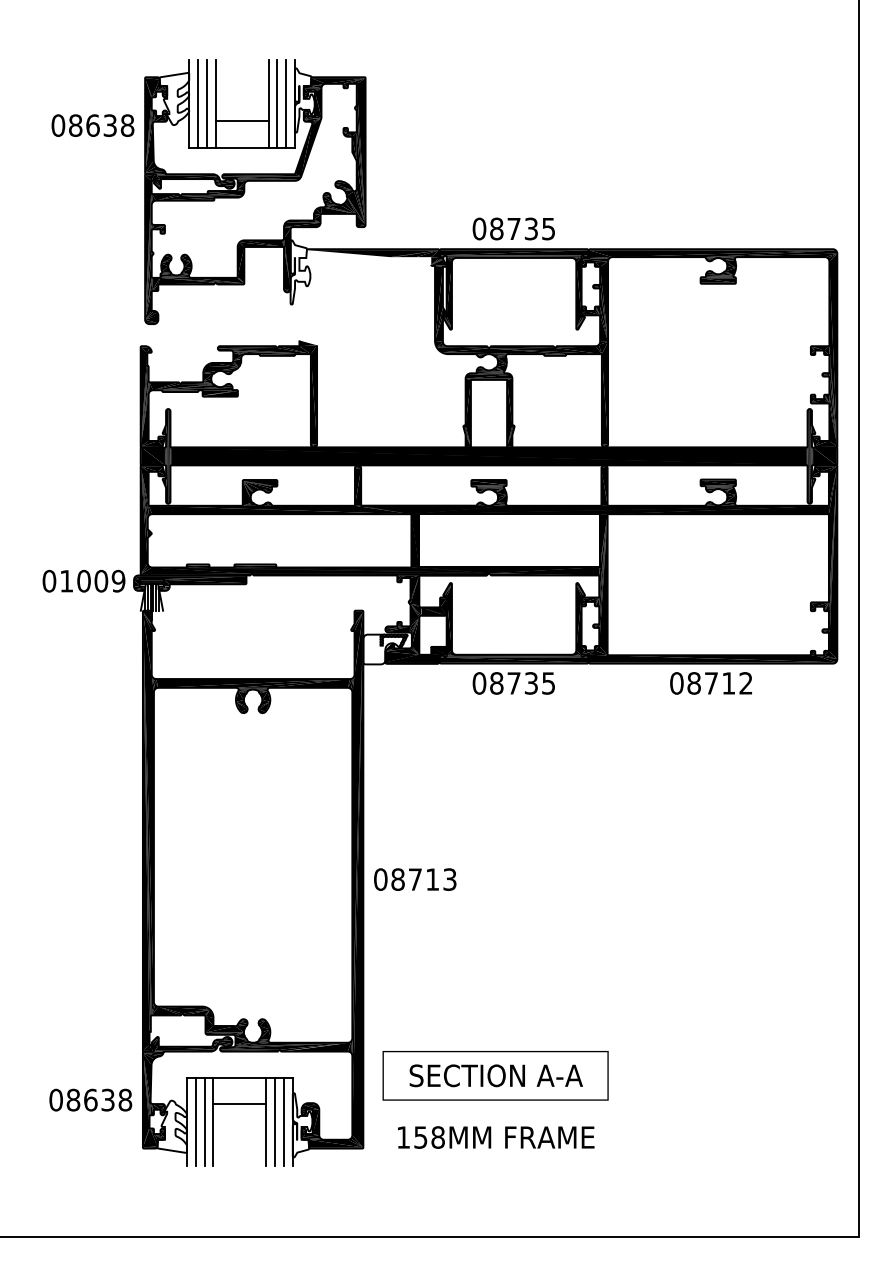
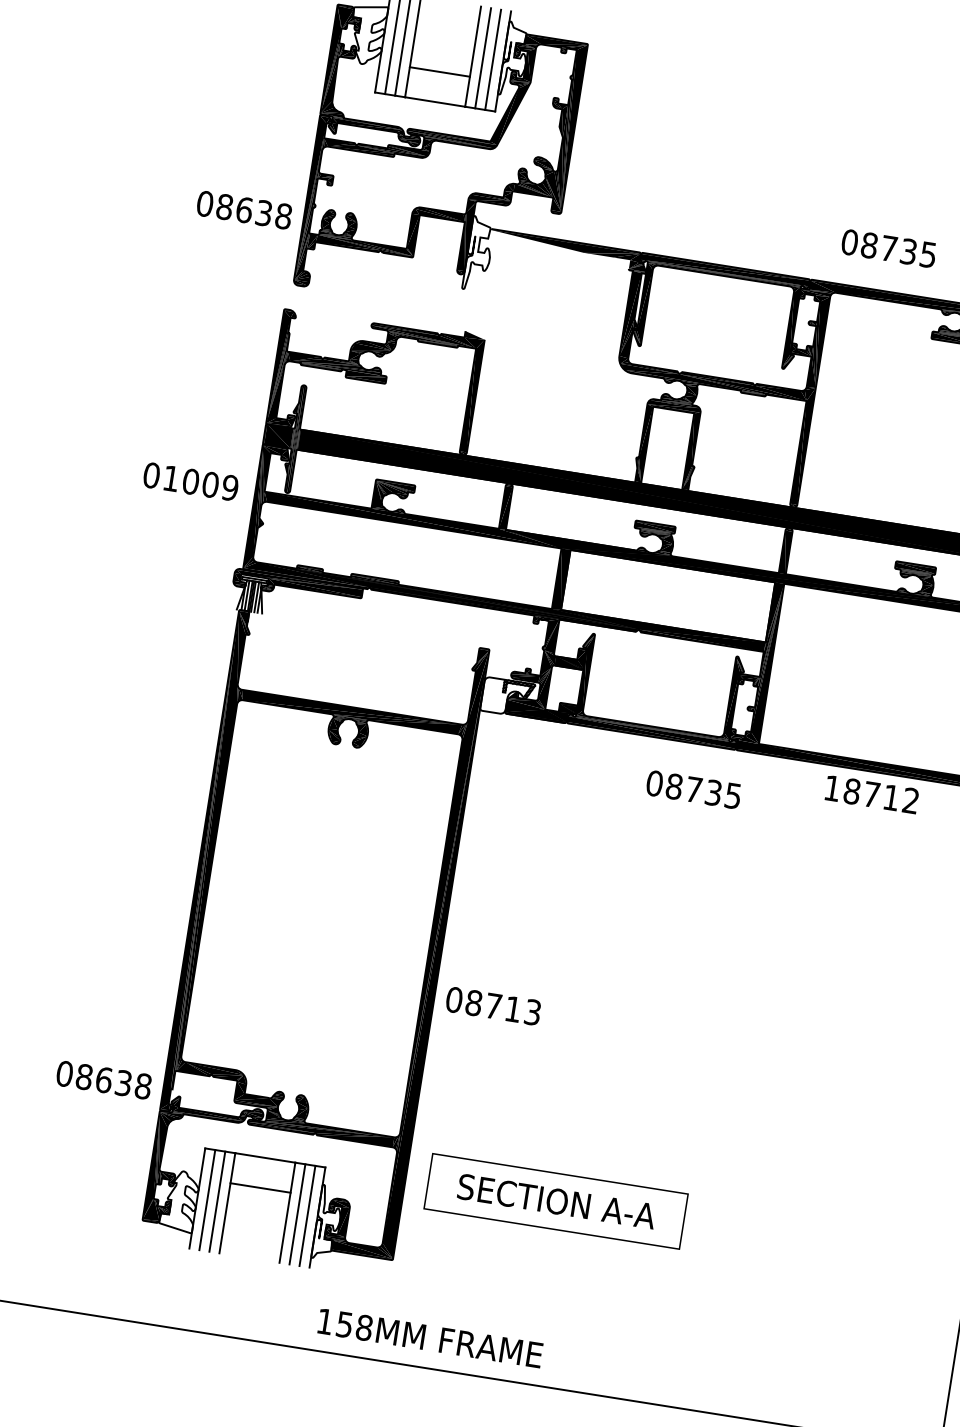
text: (92, 125) -> (243, 209), moved
text: (513, 228) -> (888, 247), moved
text: (83, 580) -> (190, 480), moved
text: (513, 683) -> (693, 789), moved
text: (676, 683) -> (832, 788), 08712 -> 18712
text: (415, 879) -> (493, 1006), moved
text: (90, 1099) -> (103, 1079), moved
text: (496, 1137) -> (430, 1338), moved

